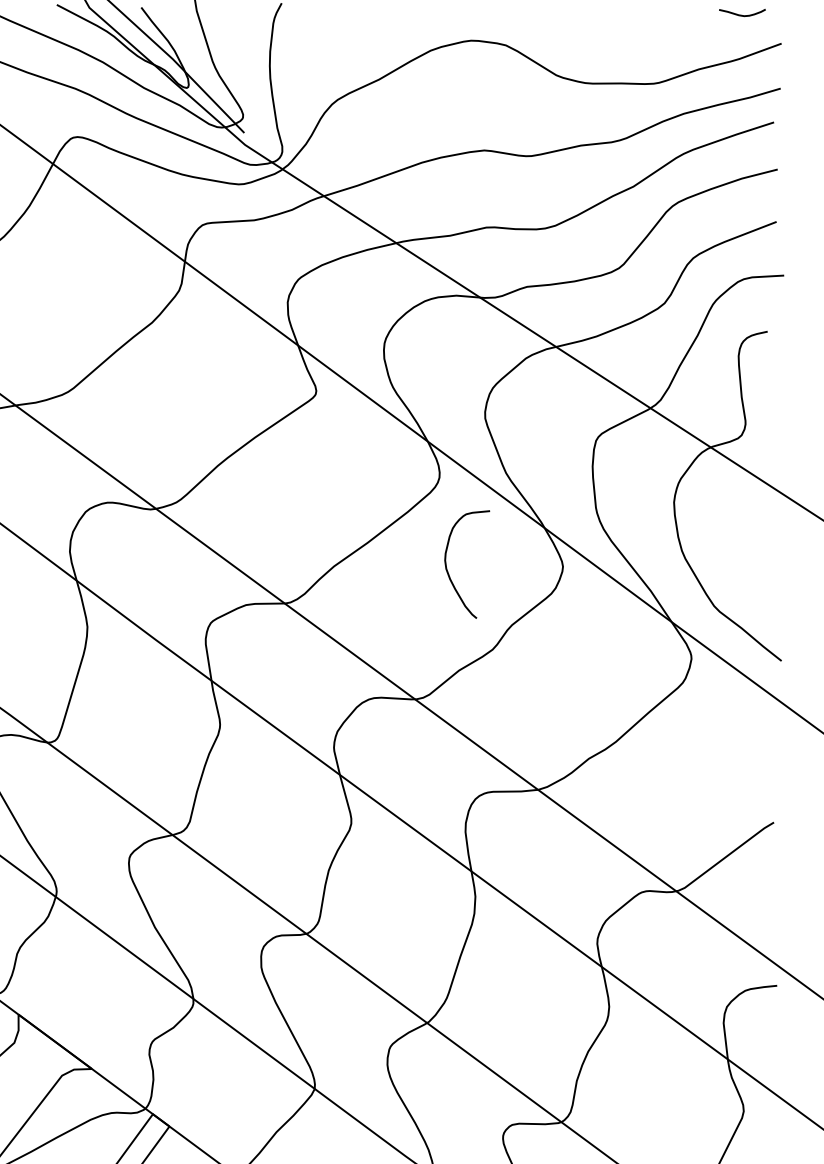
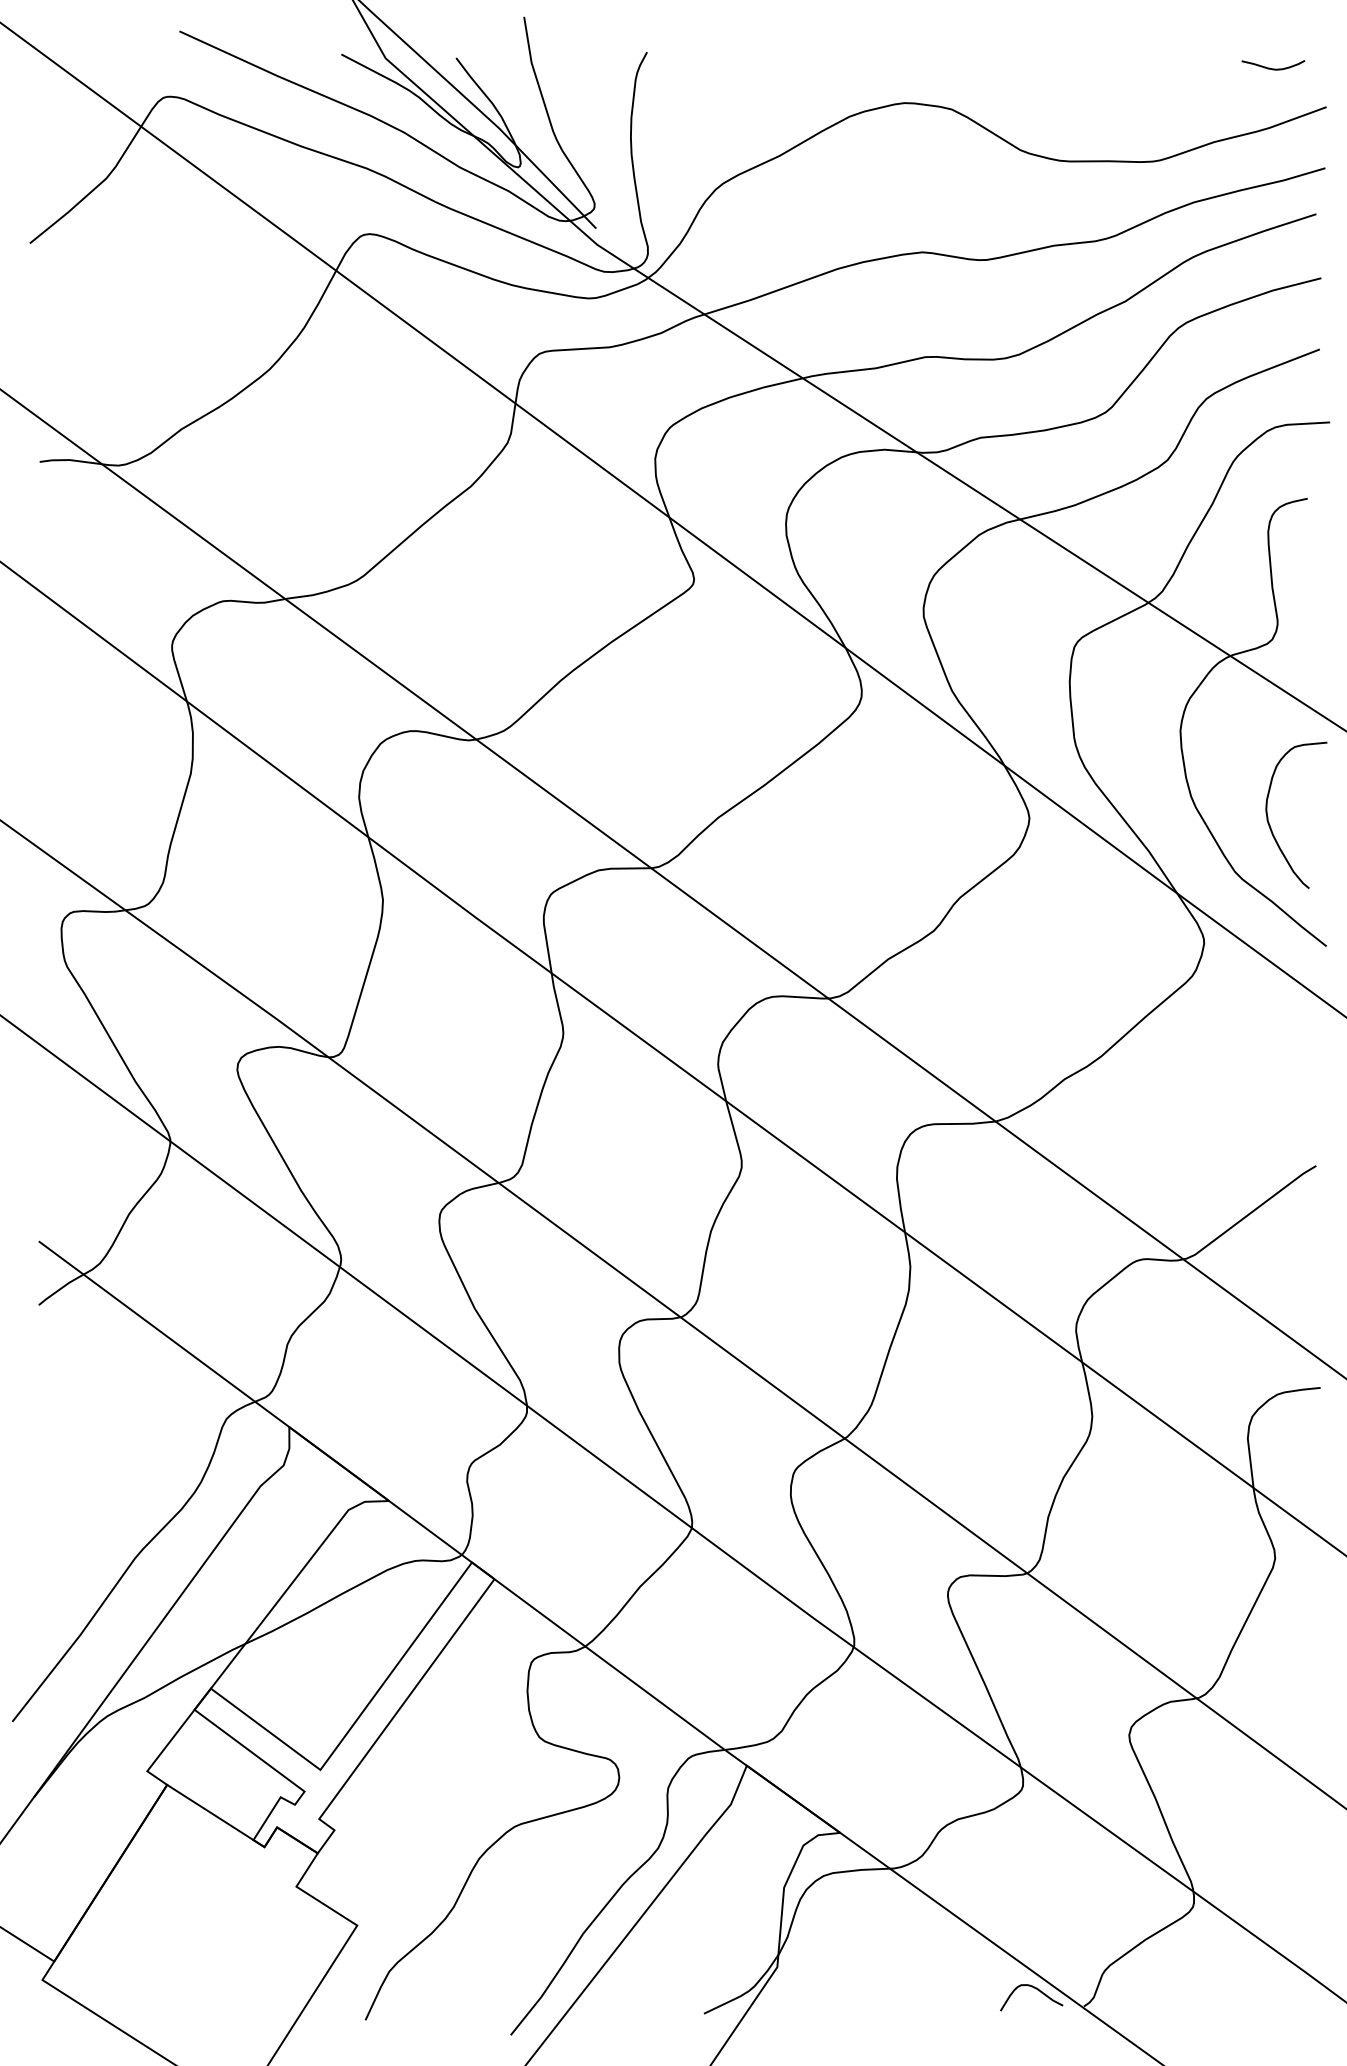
curve: (446, 565) -> (1268, 816), moved

